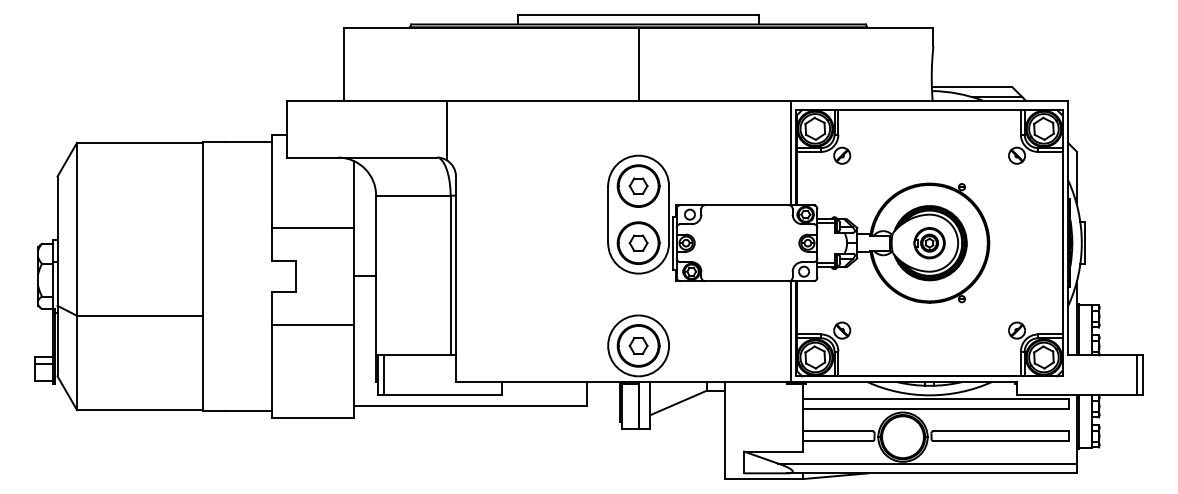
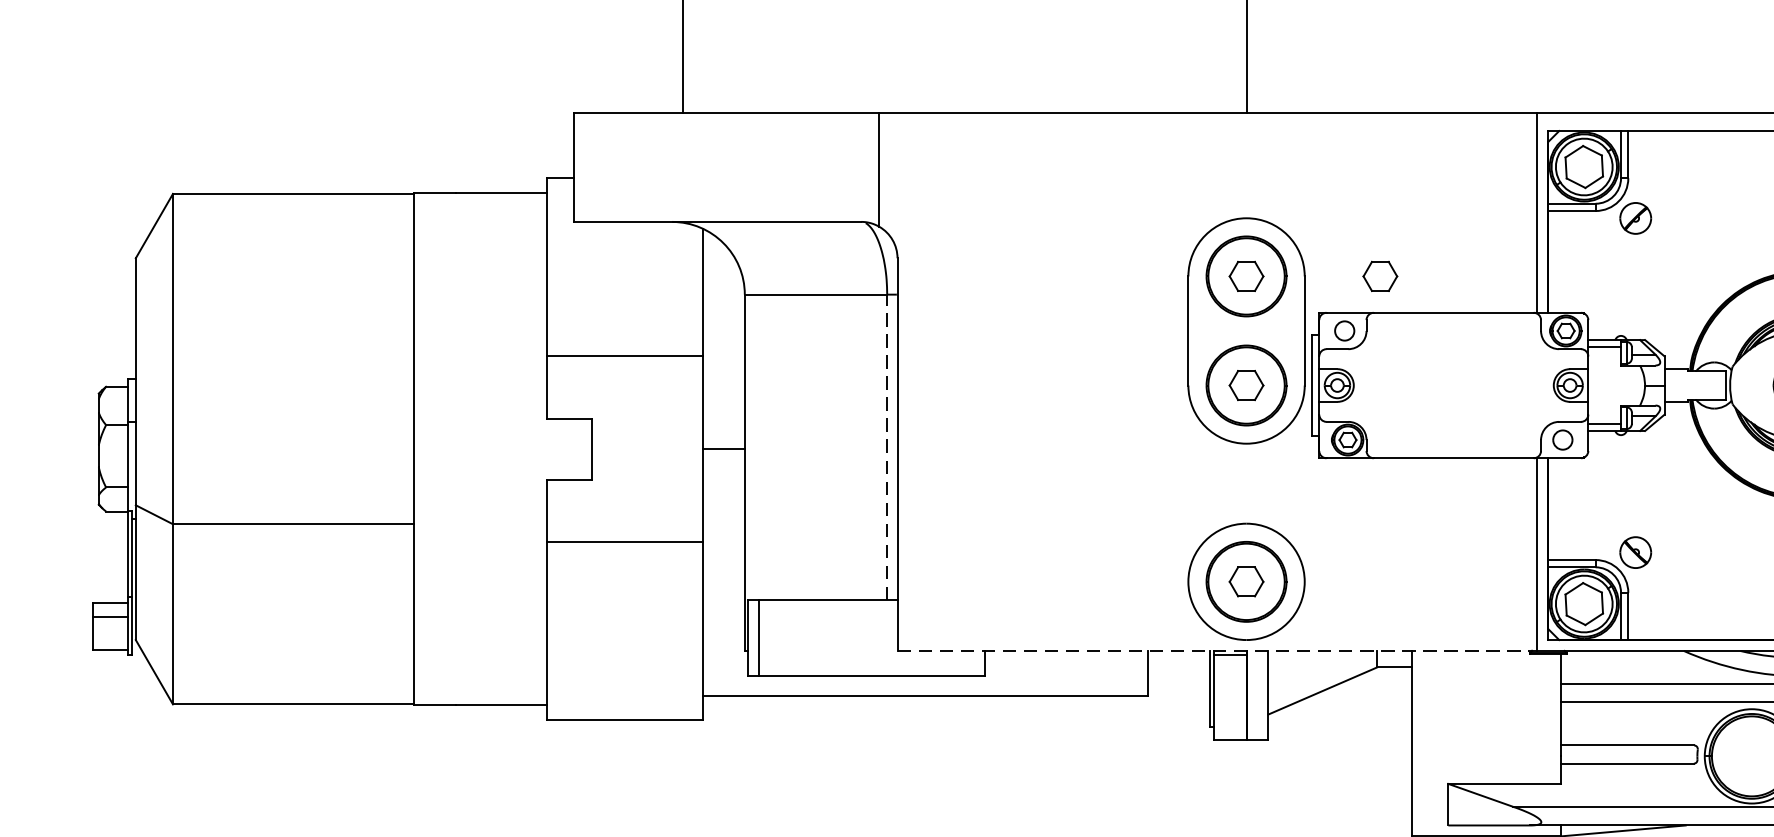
part: (708, 185) -> (1380, 275), added
line: (450, 275) -> (886, 447), solid -> dashed
line: (623, 382) -> (1217, 651), solid -> dashed

